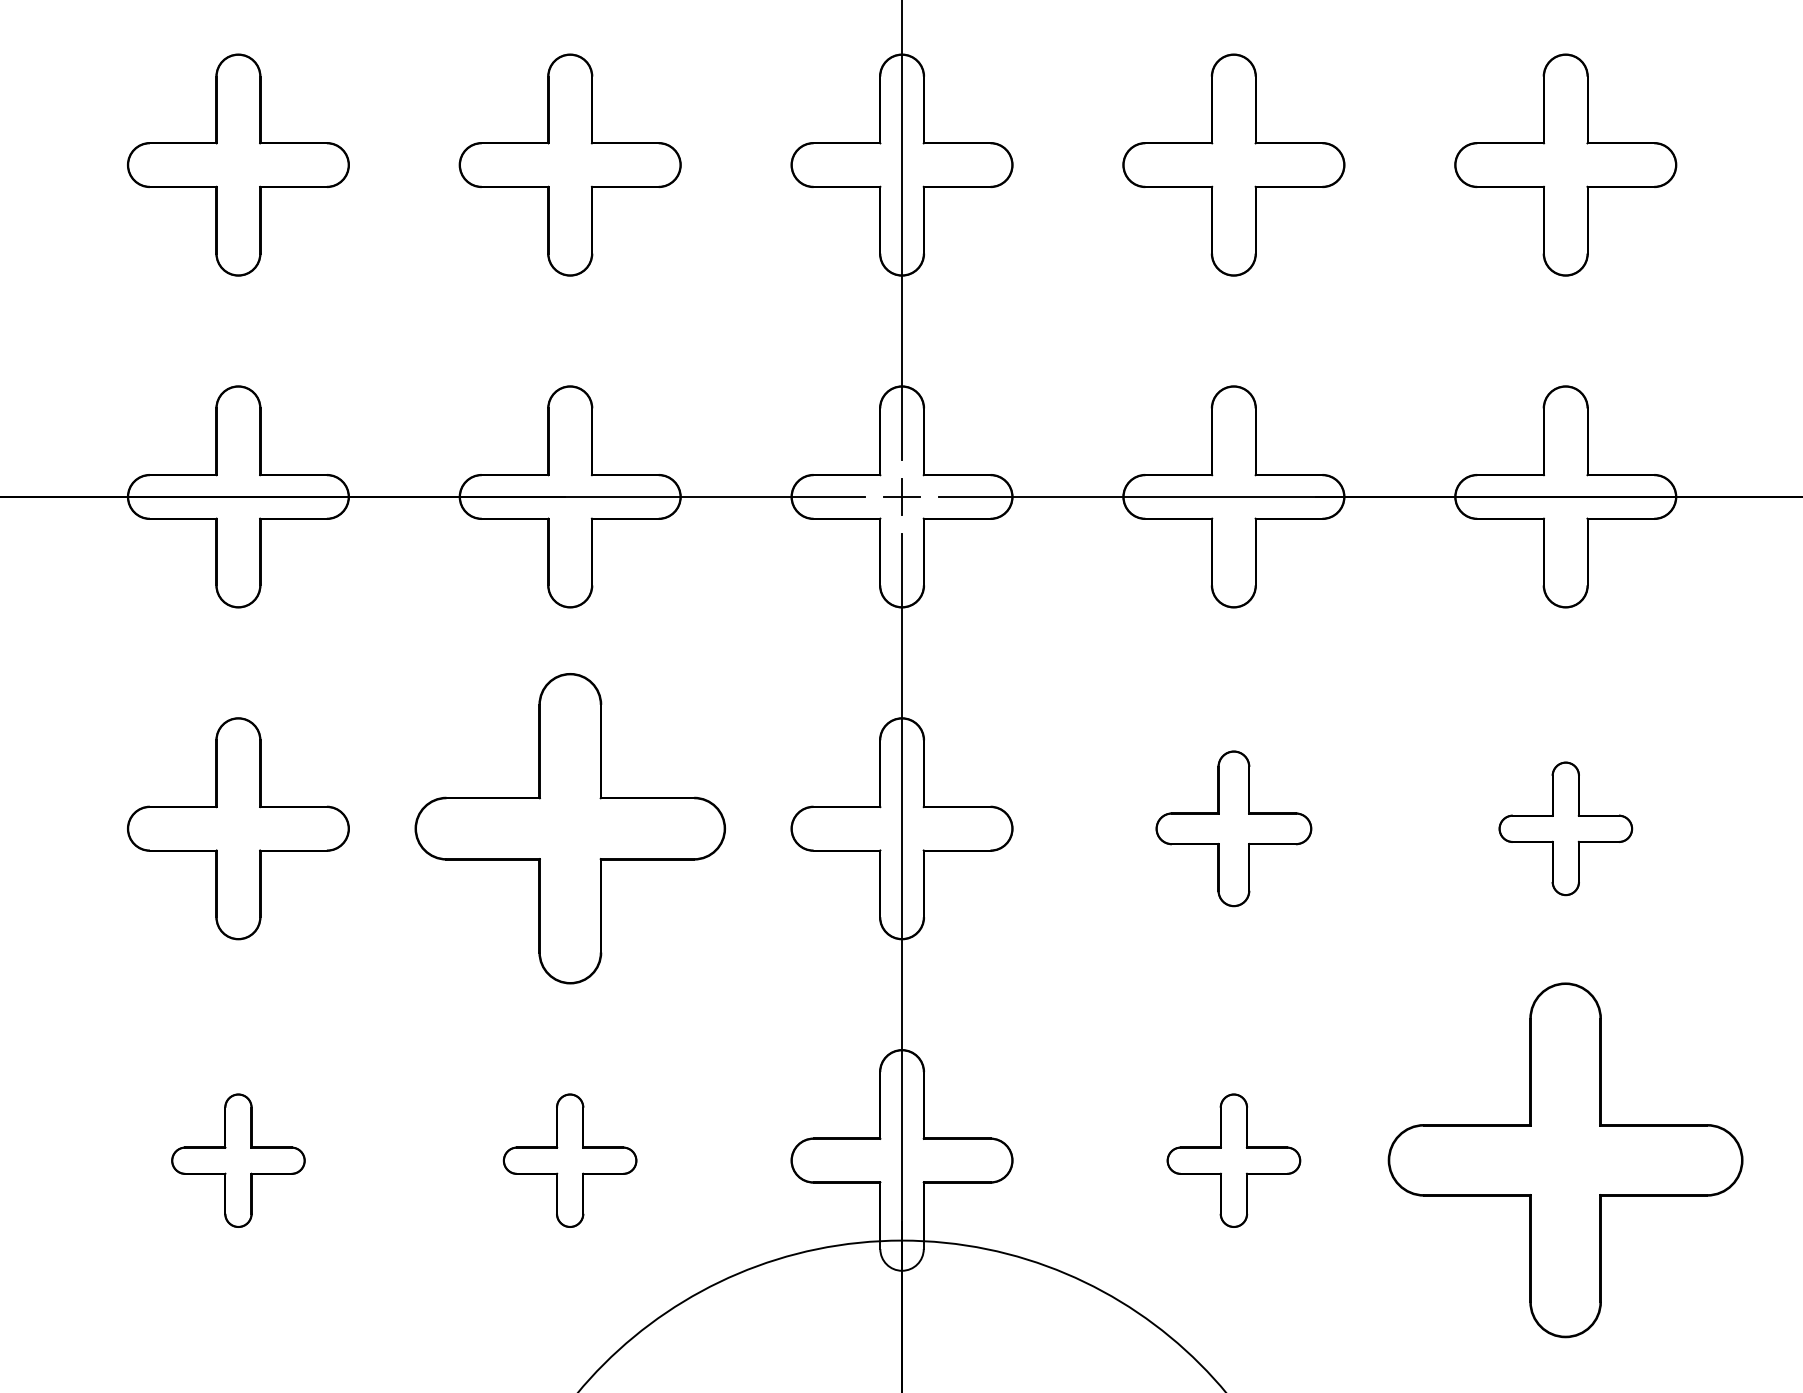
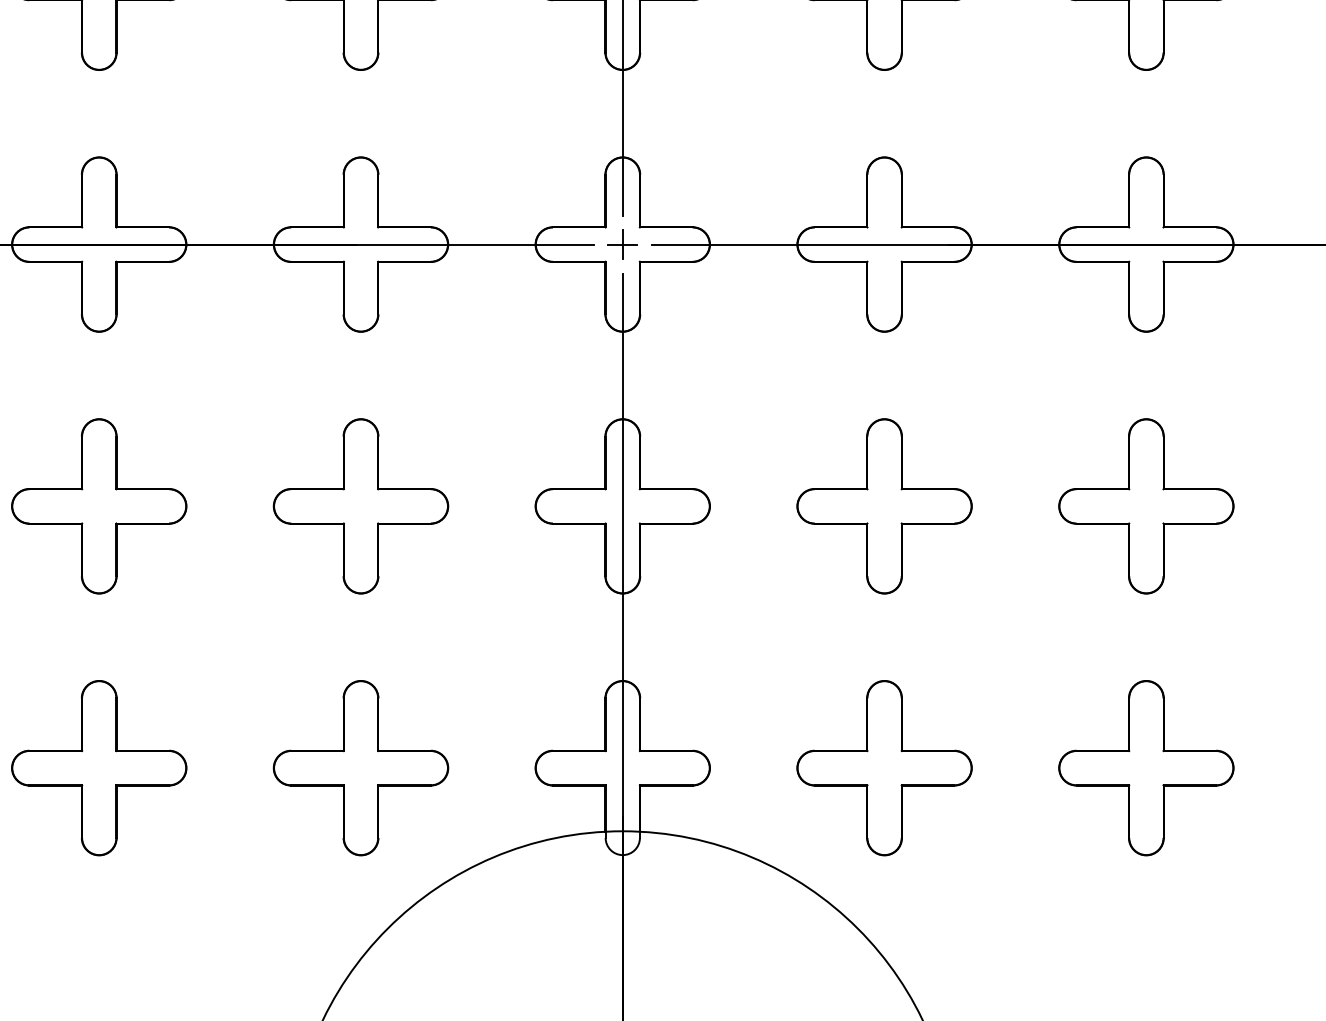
part: (569, 828) -> (360, 506), size x0.71
part: (1233, 828) -> (884, 506), size x1.43
part: (1565, 828) -> (1146, 506), size x1.67
part: (238, 1160) -> (99, 768), size x1.67
part: (569, 1160) -> (360, 768), size x1.67
part: (1233, 1160) -> (884, 768), size x1.67
part: (1565, 1160) -> (1146, 768), size x0.62

